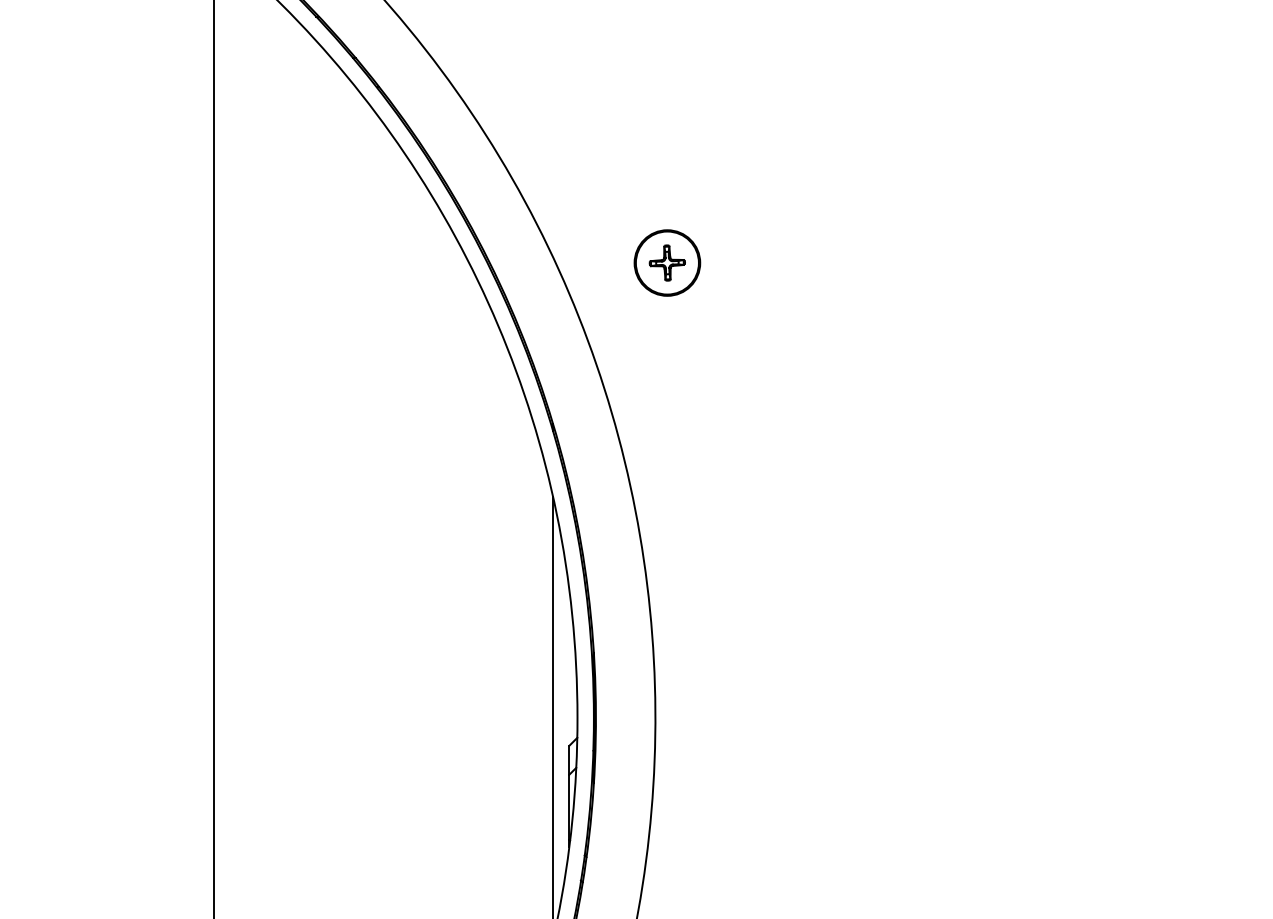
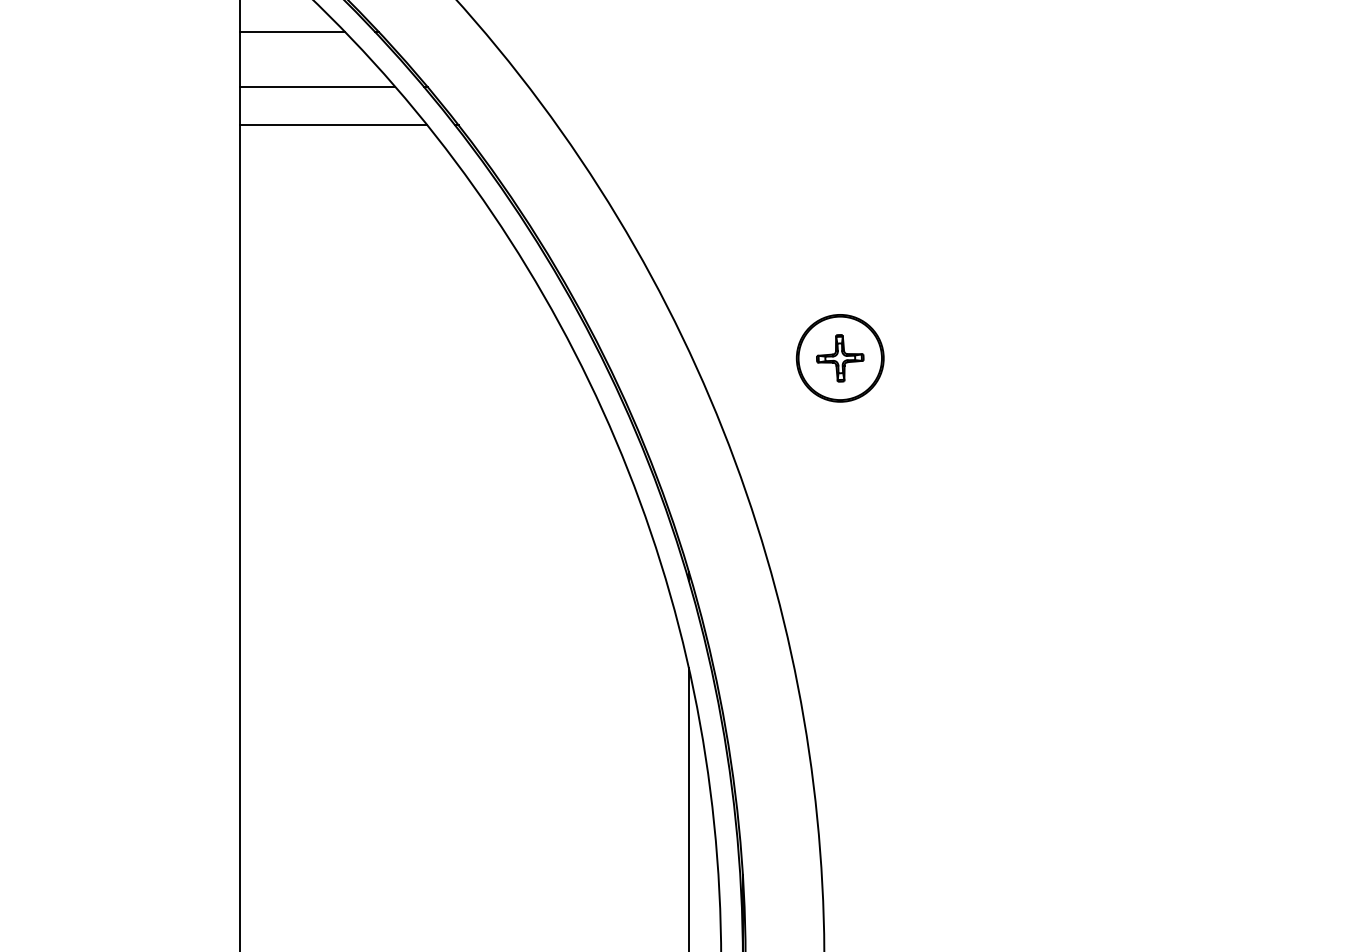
line: (253, 16) -> (292, 31), added
line: (272, 58) -> (317, 87), added
line: (284, 87) -> (333, 125), added

